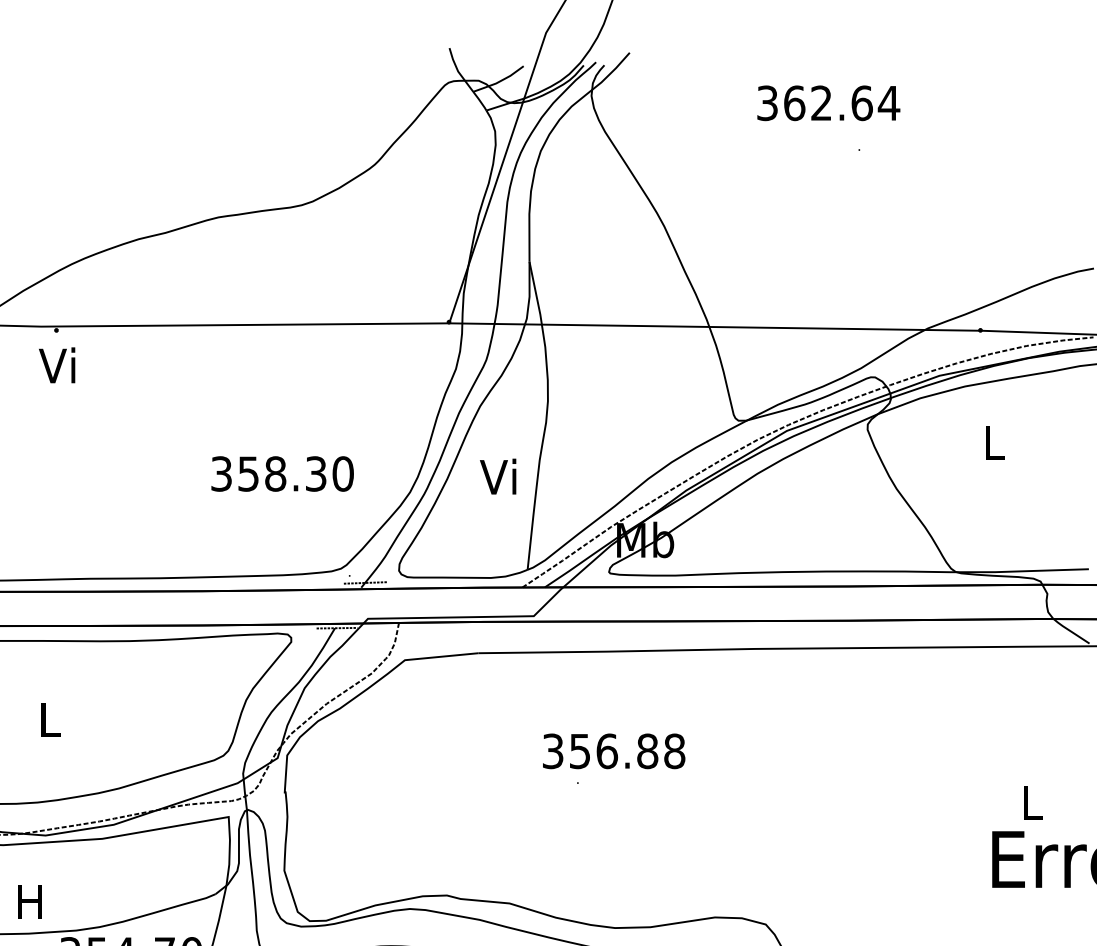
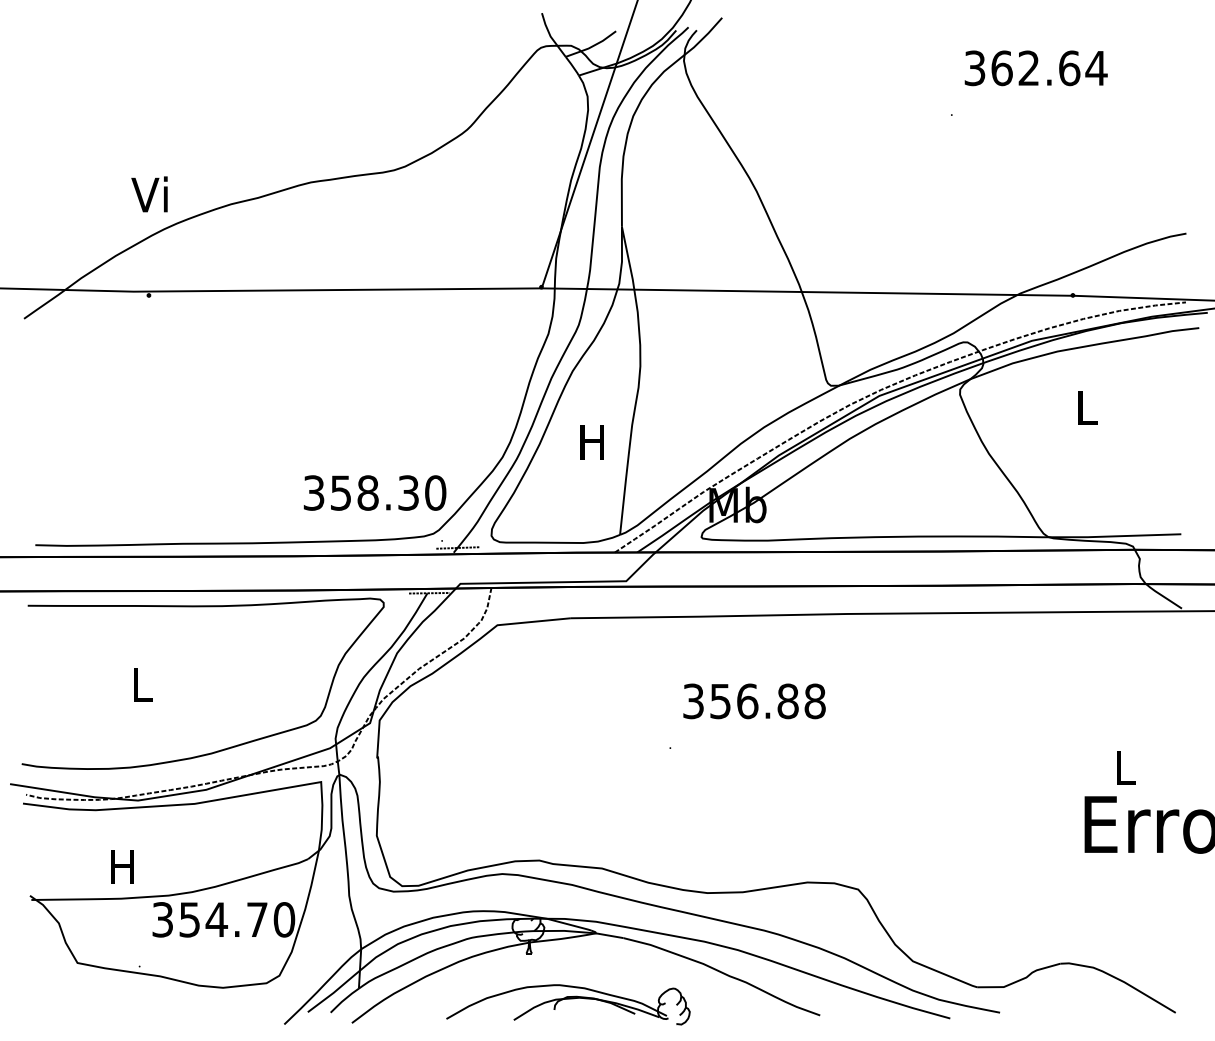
text: (828, 103) -> (1035, 68), moved
text: (57, 365) -> (149, 194), moved
text: (282, 473) -> (374, 492), moved
text: (498, 476) -> (590, 441), Vi -> H
text: (614, 751) -> (754, 701), moved

